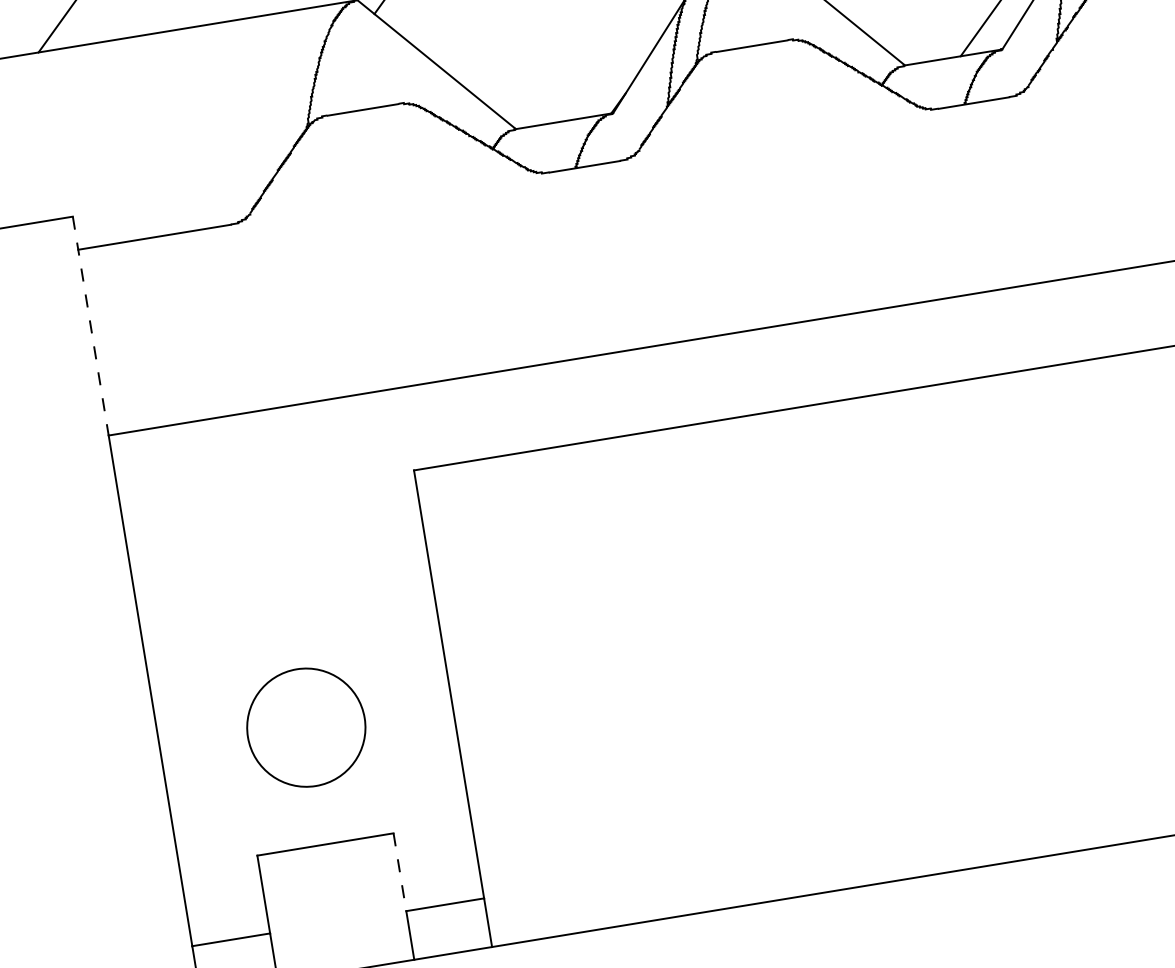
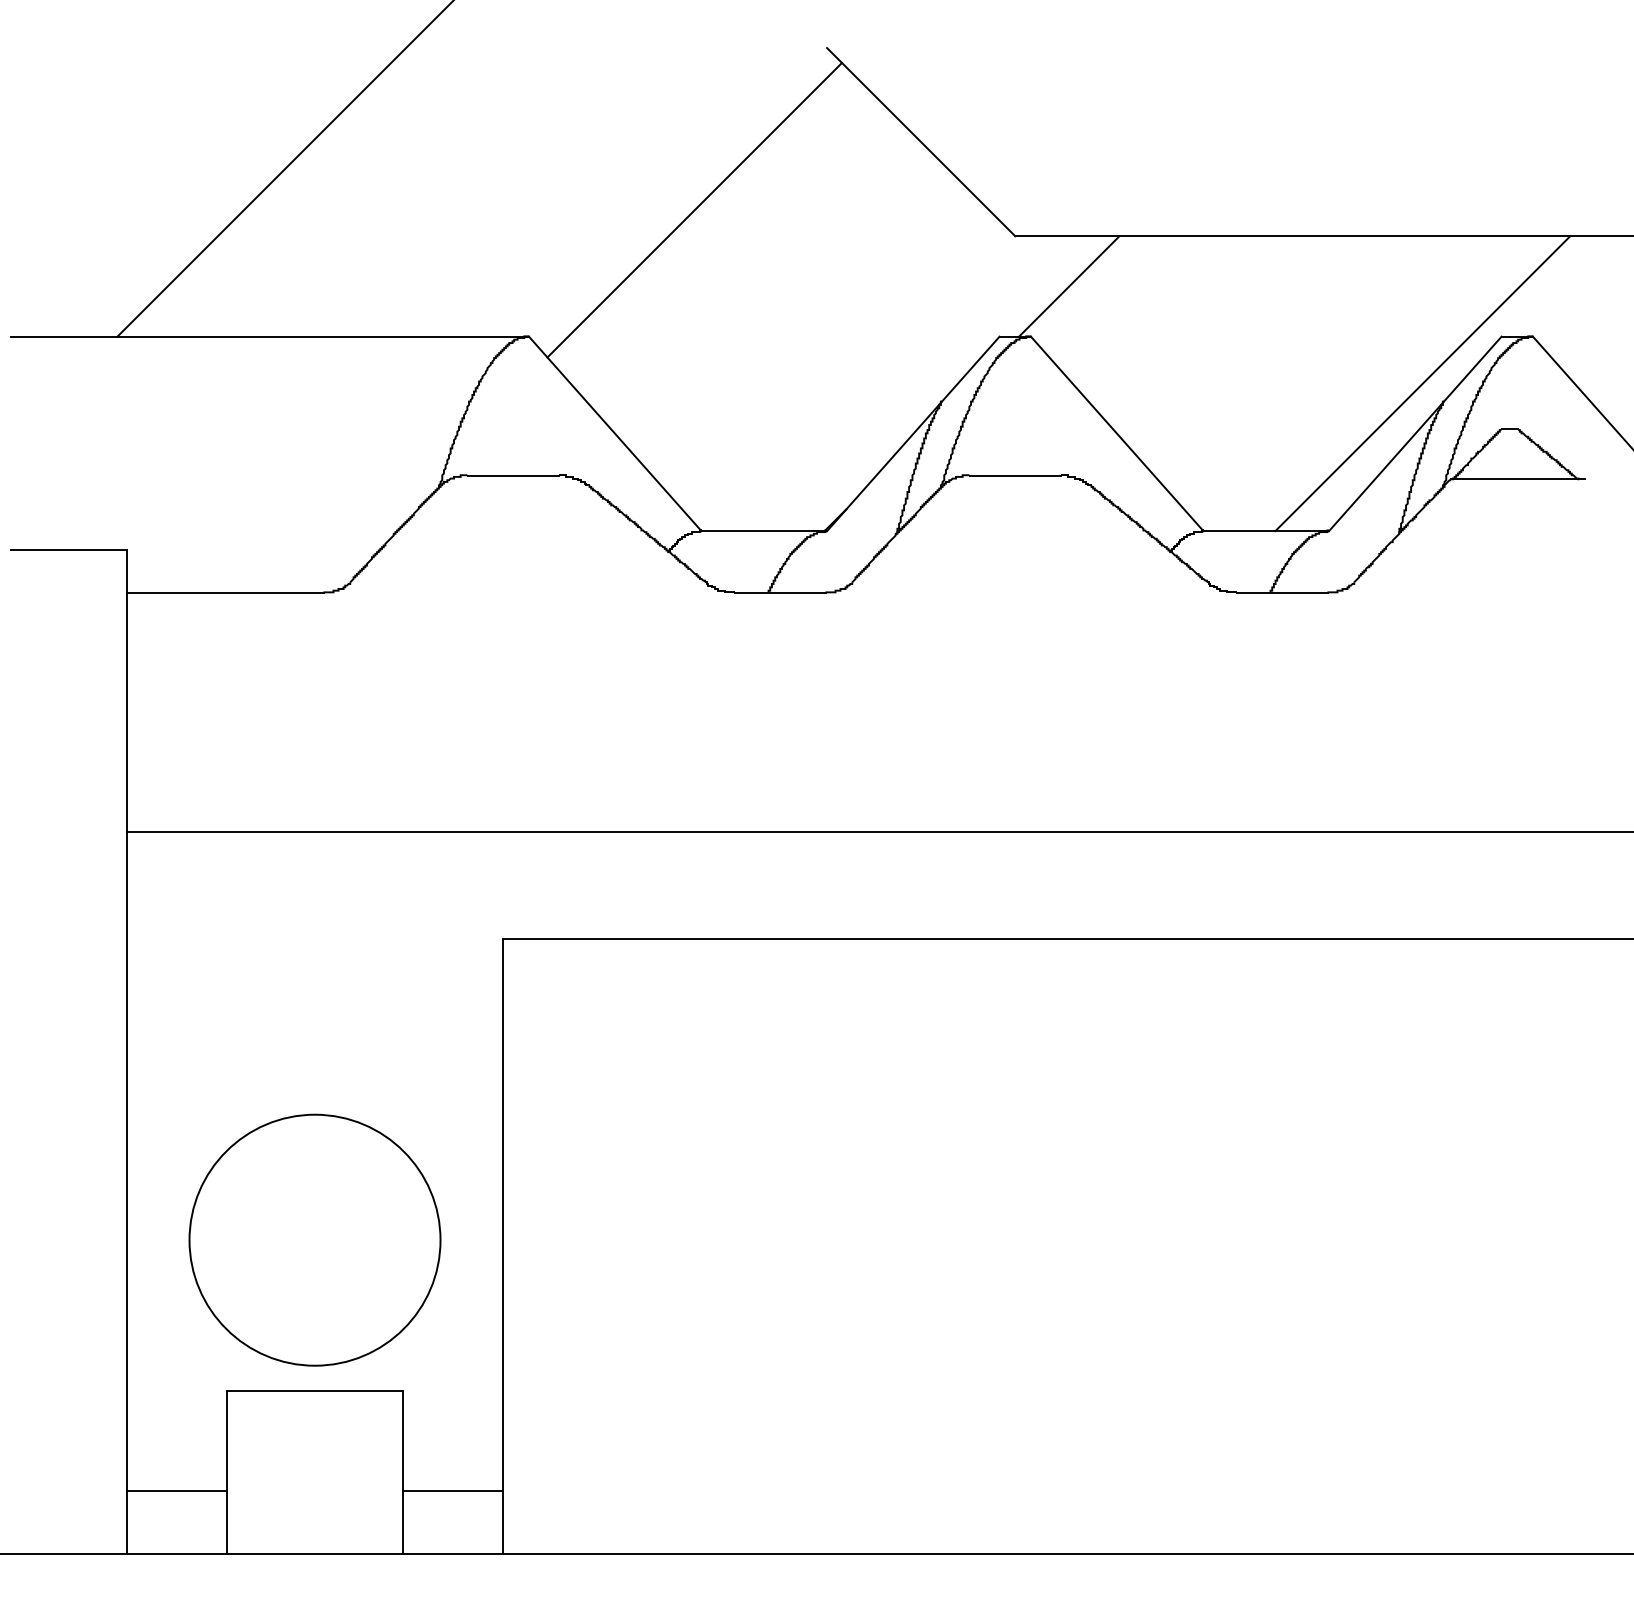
line: (90, 326) -> (126, 691), dashed -> solid
circle: (305, 727) -> (314, 1239), size x1.67
line: (399, 872) -> (402, 1441), dashed -> solid

